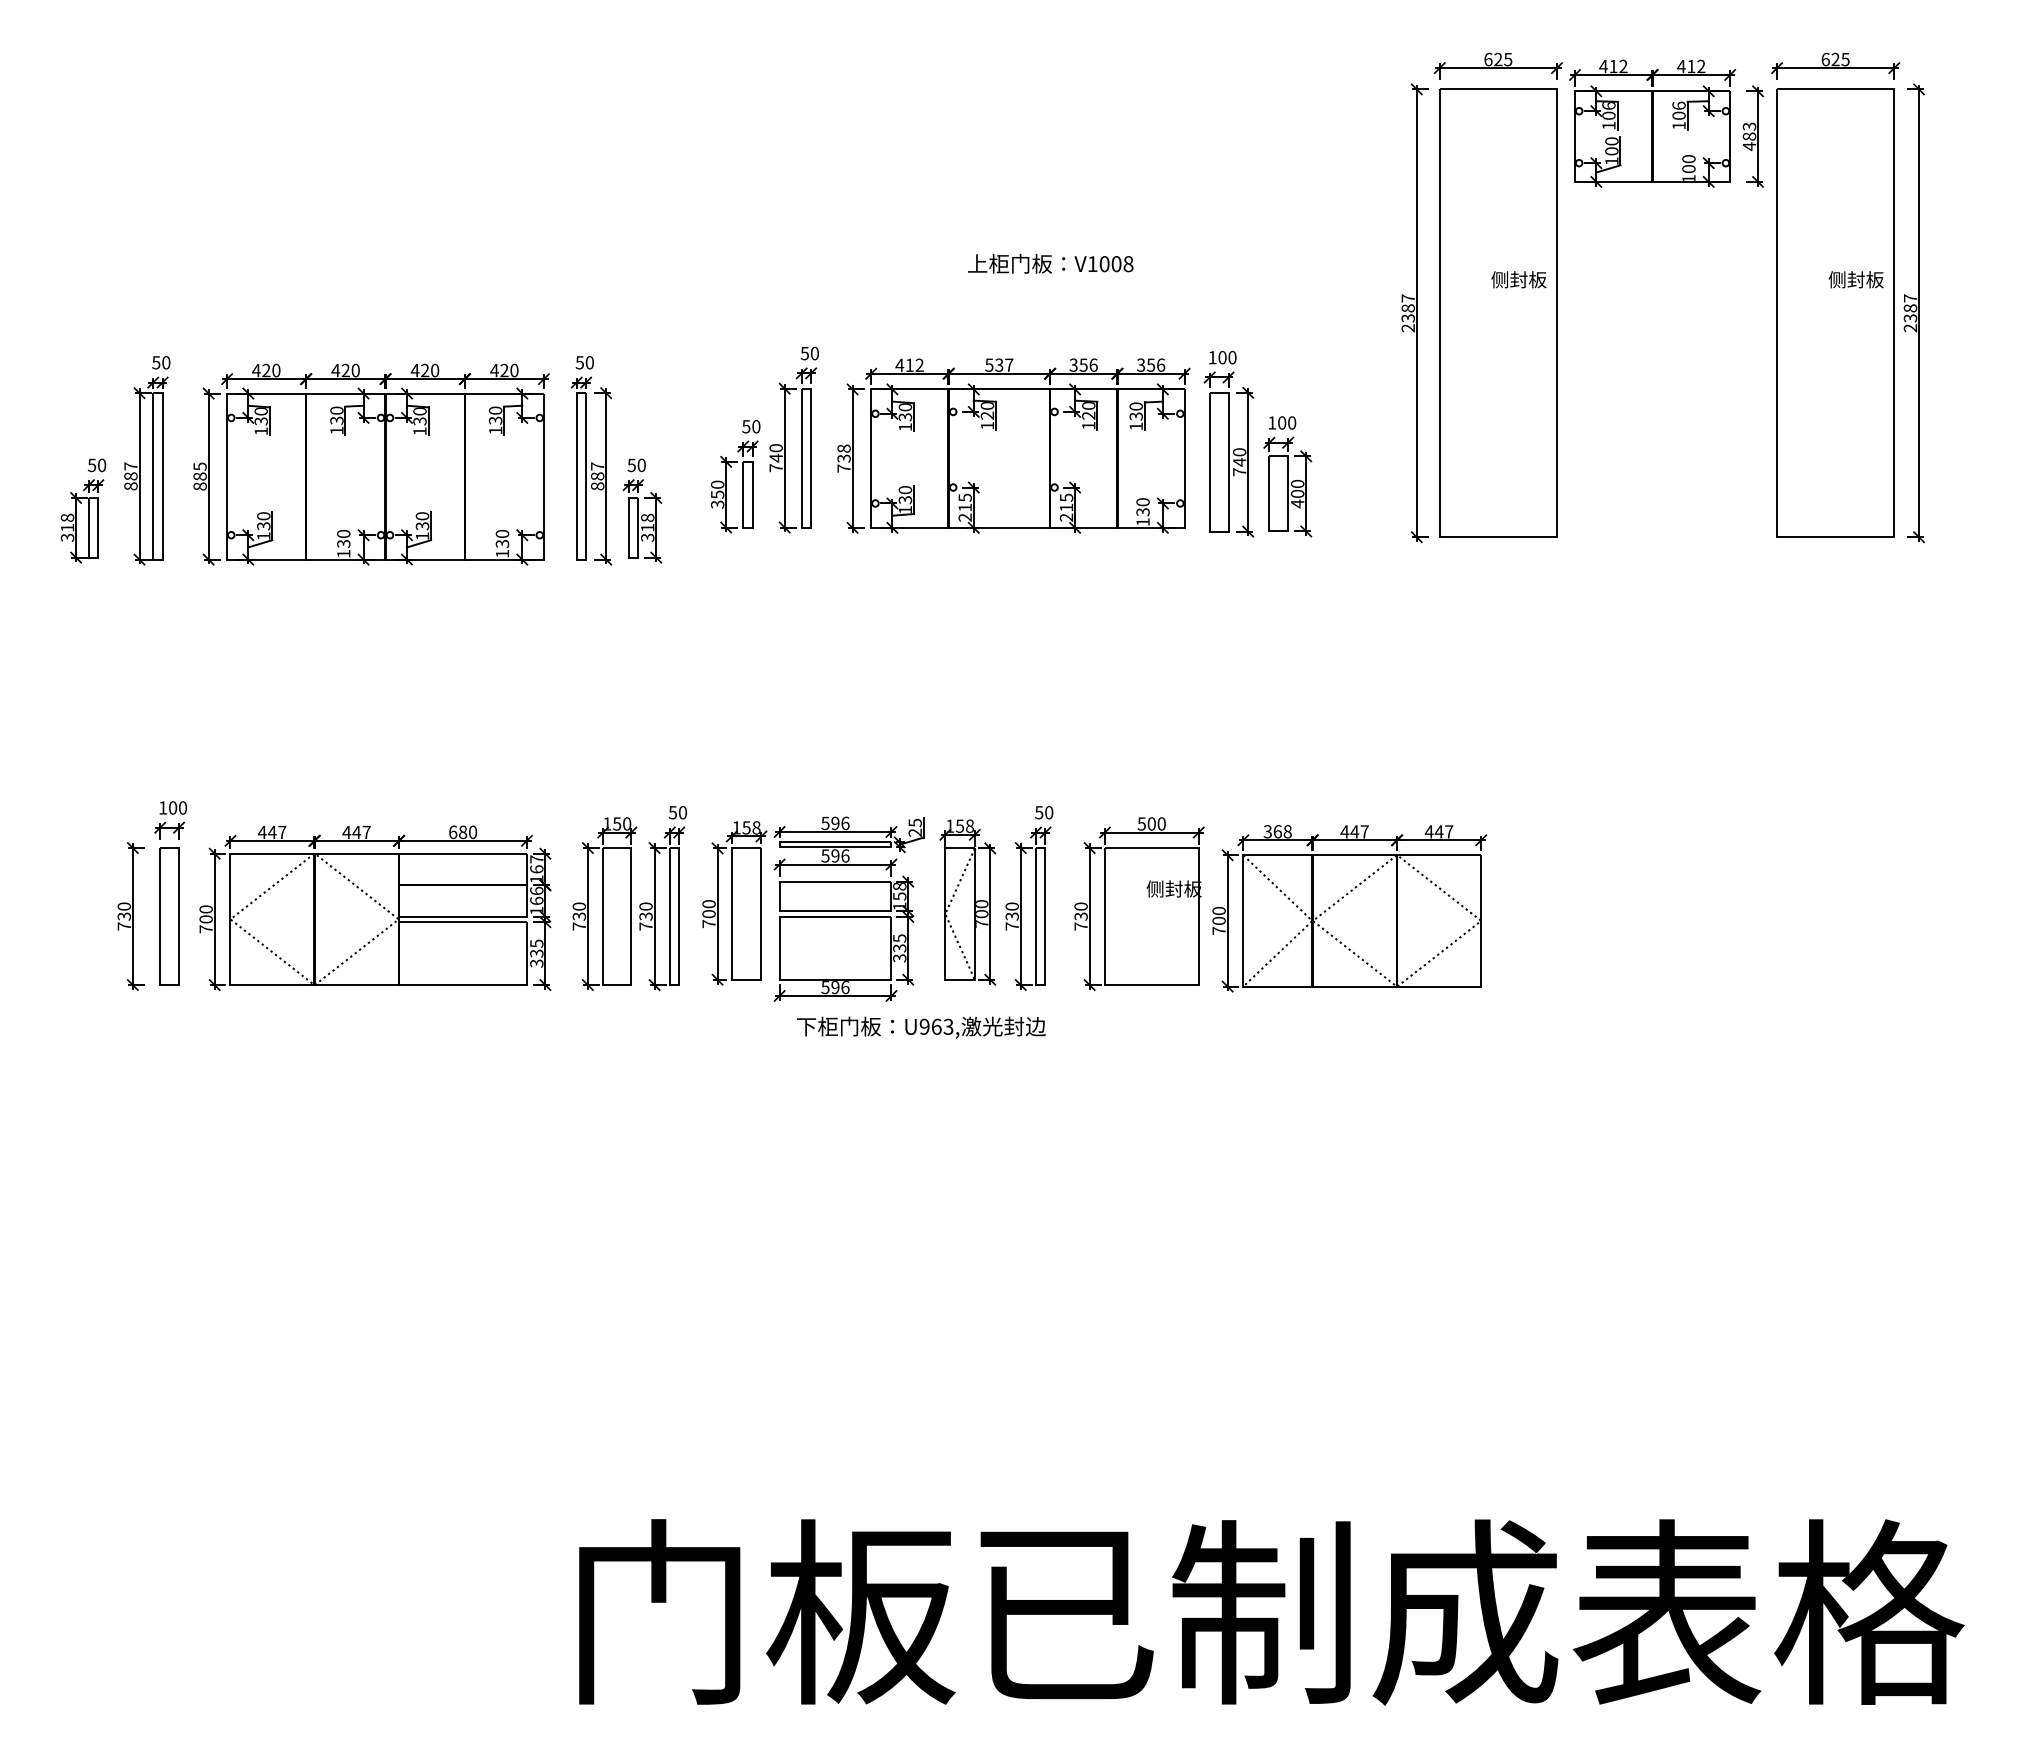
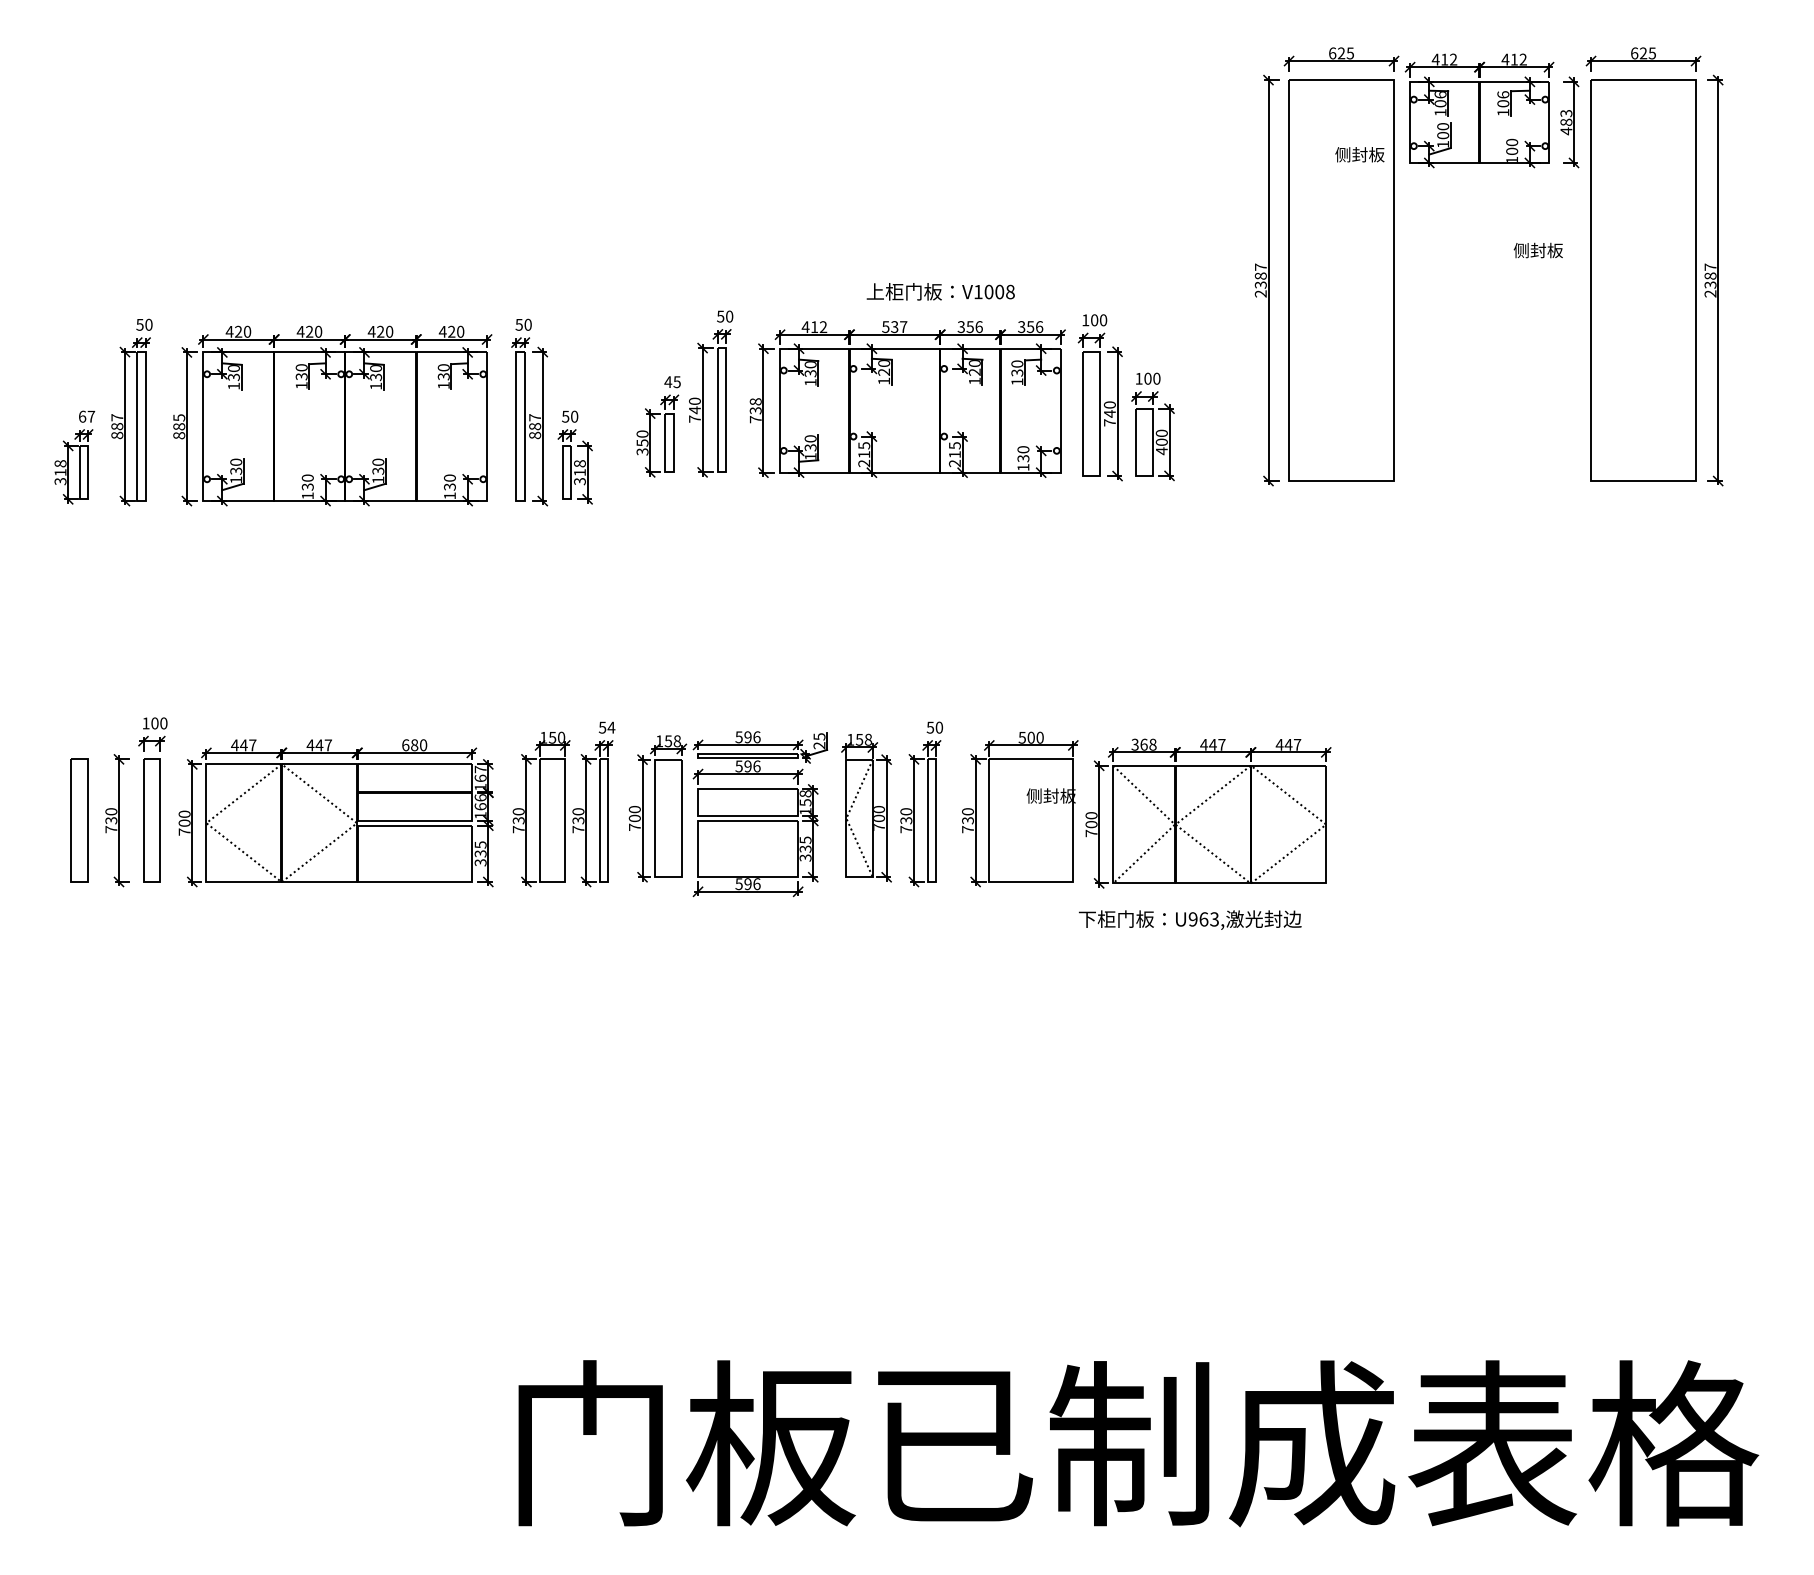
text: (1050, 263) -> (940, 291), moved
text: (1518, 279) -> (1359, 154), moved
text: (1855, 279) -> (1537, 250), moved
text: (750, 426) -> (671, 381), 50 -> 45
text: (96, 465) -> (86, 416), 50 -> 67
text: (682, 812) -> (611, 727), 50 -> 54
part: (88, 916) -> (79, 820), added
text: (921, 1027) -> (1190, 920), moved

